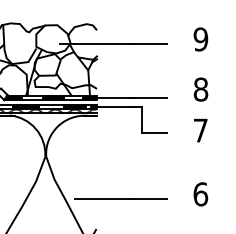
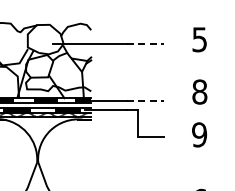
text: (200, 39) -> (199, 39), 9 -> 5
line: (149, 43) -> (146, 43), solid -> dashed
line: (149, 97) -> (146, 100), solid -> dashed
text: (200, 130) -> (199, 134), 7 -> 9

